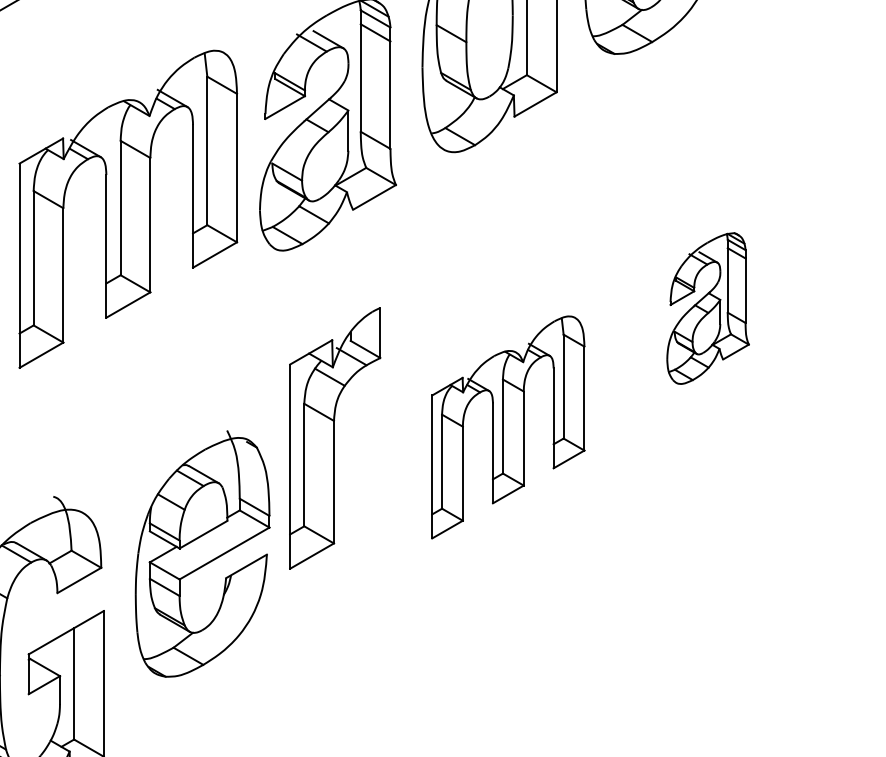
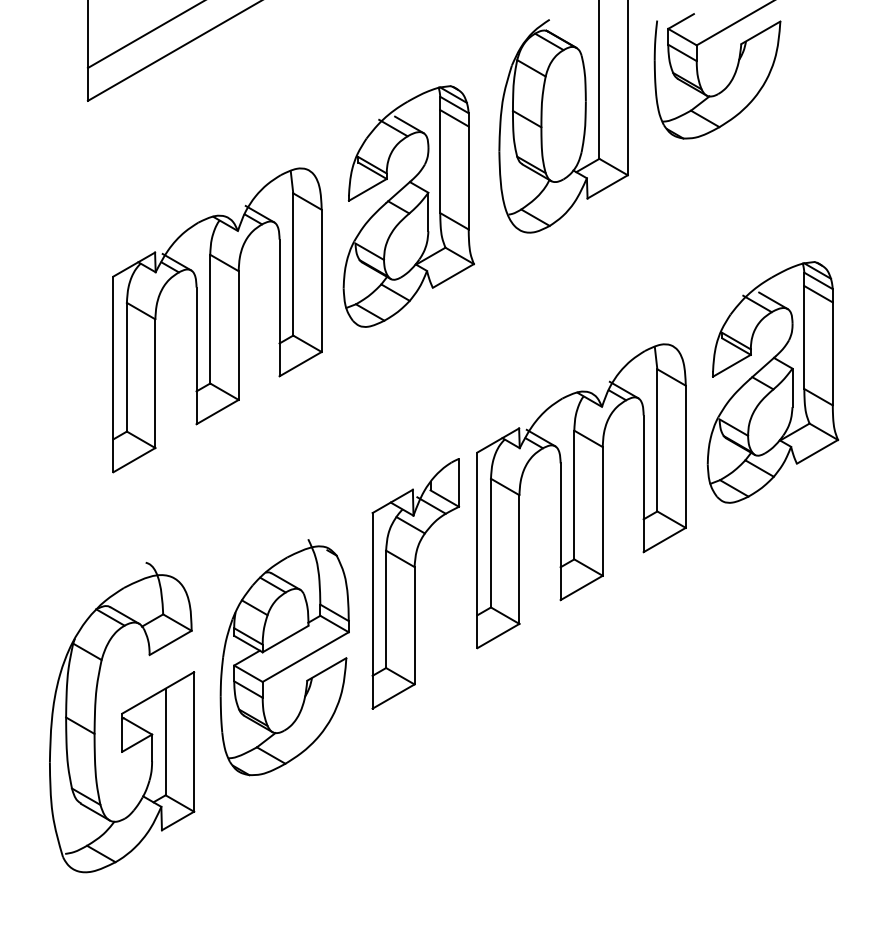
part: (128, 209) -> (217, 320), moved
part: (707, 308) -> (772, 382), size x1.67
part: (508, 427) -> (581, 496), size x1.43
part: (334, 438) -> (415, 583), moved
part: (202, 553) -> (284, 657), moved

